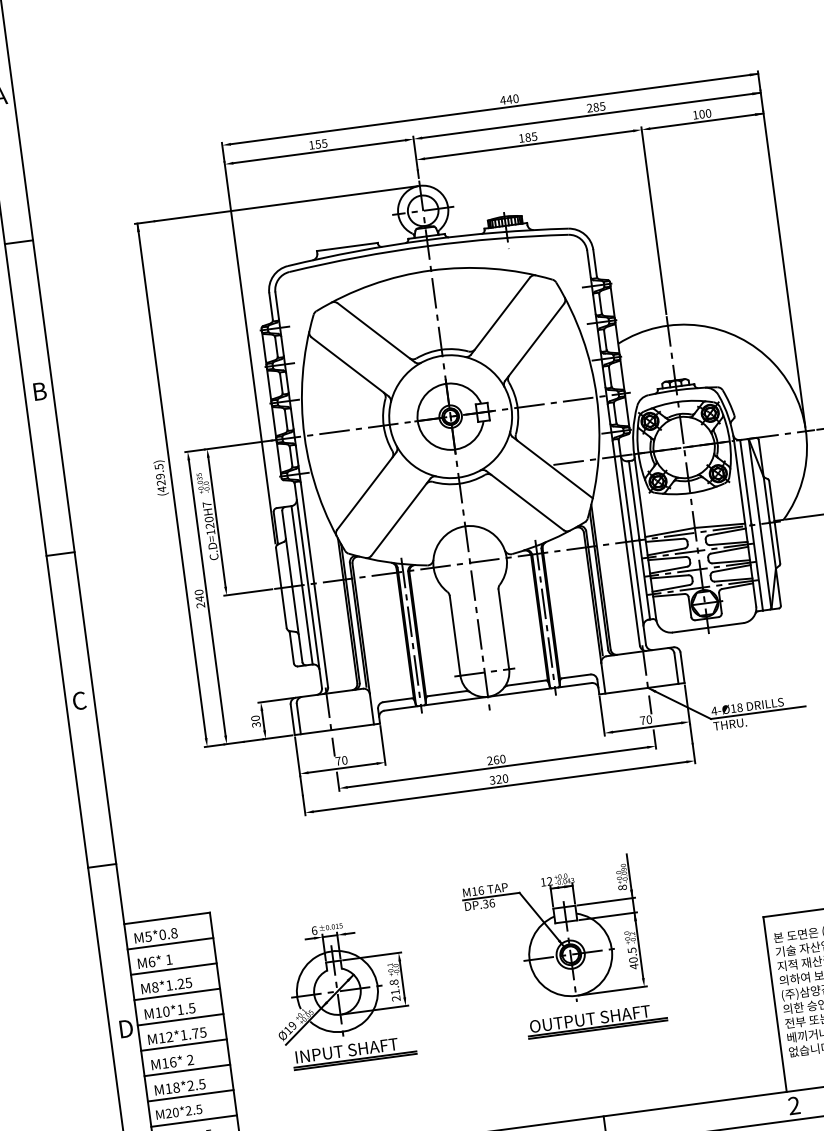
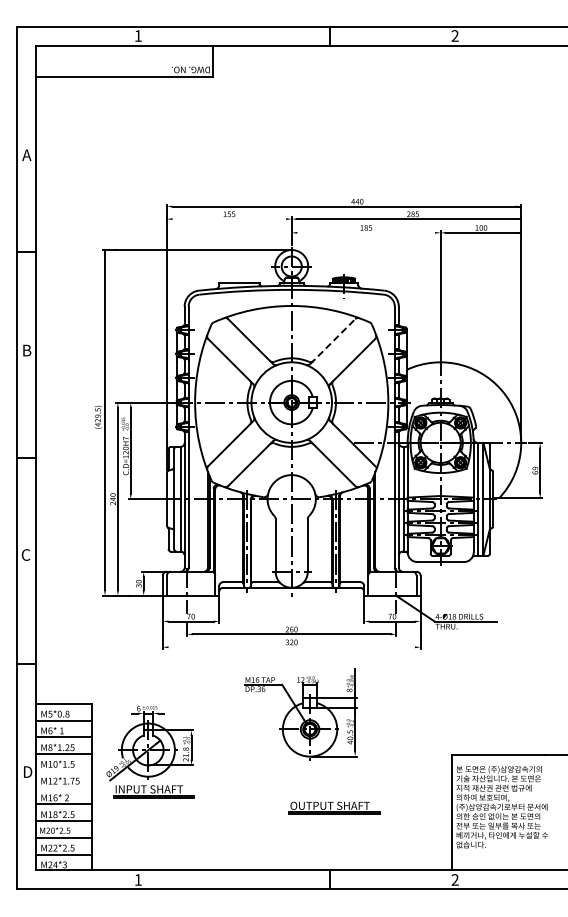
line: (529, 144) -> (366, 232), removed
line: (319, 152) -> (229, 219), removed
line: (500, 316) -> (332, 341), solid -> dashed
line: (499, 787) -> (291, 647), removed
part: (553, 934) -> (300, 714), moved
part: (340, 993) -> (150, 751), moved
line: (179, 1019) -> (63, 770), removed
line: (183, 1044) -> (63, 787), removed

